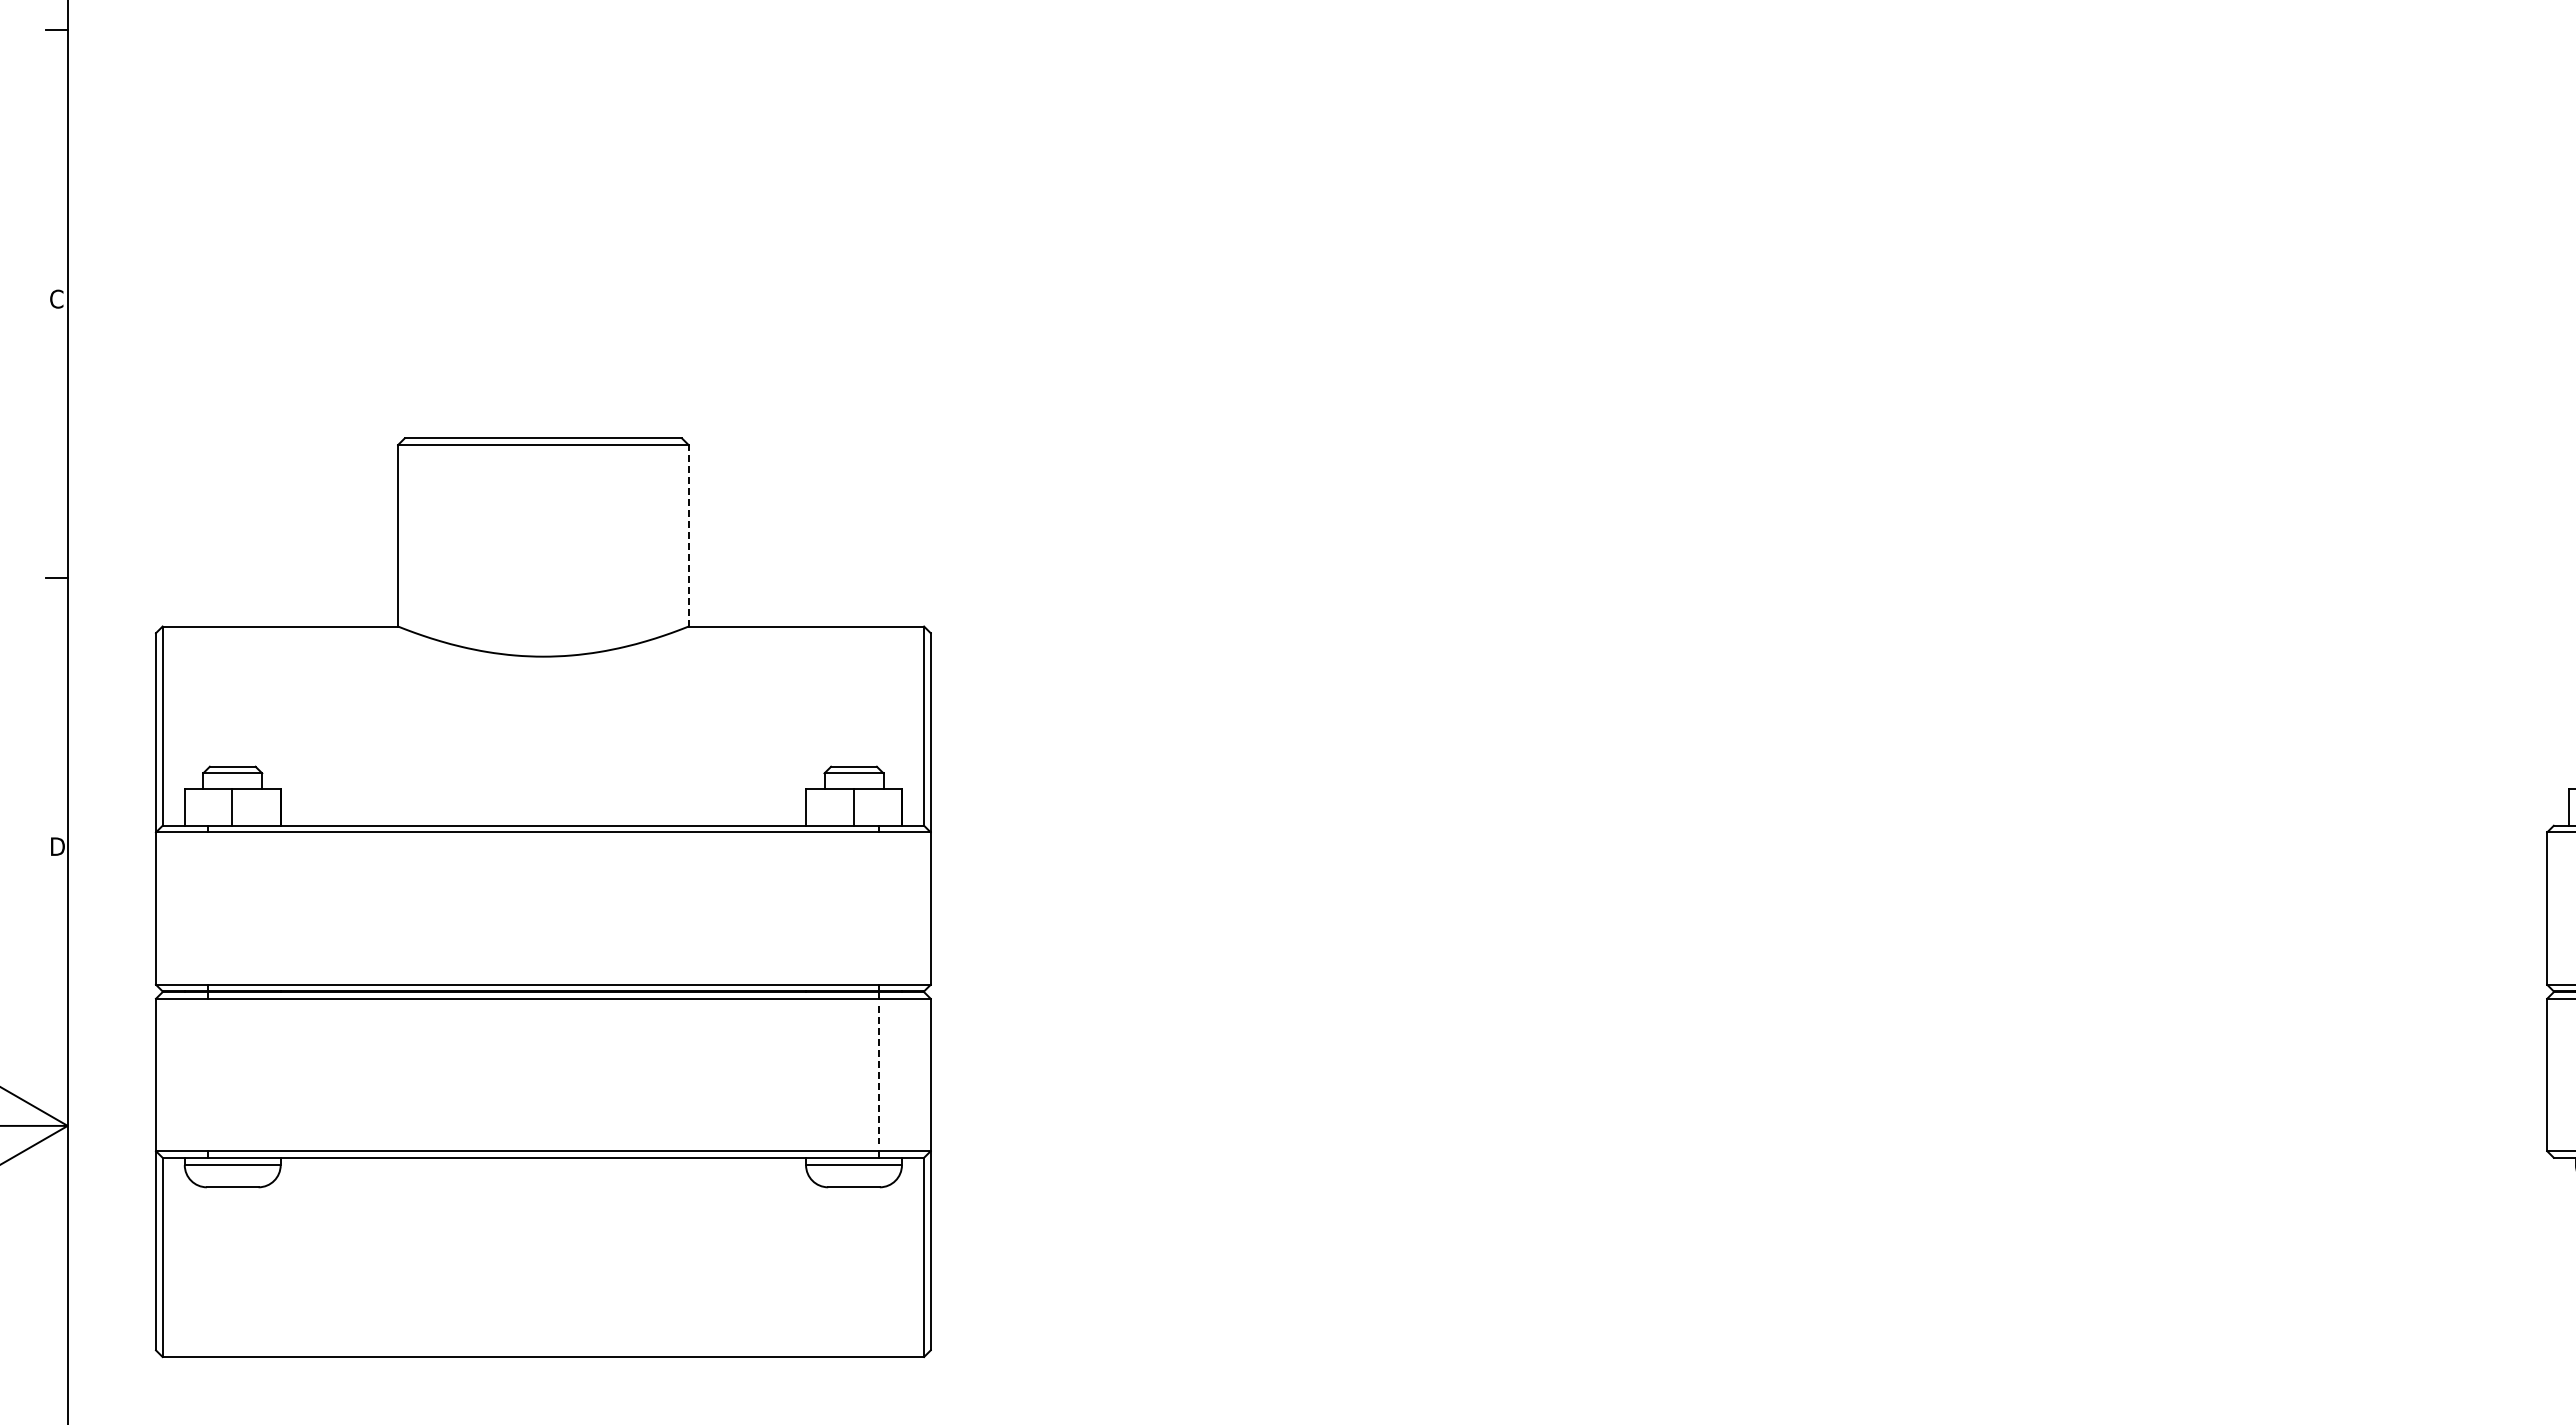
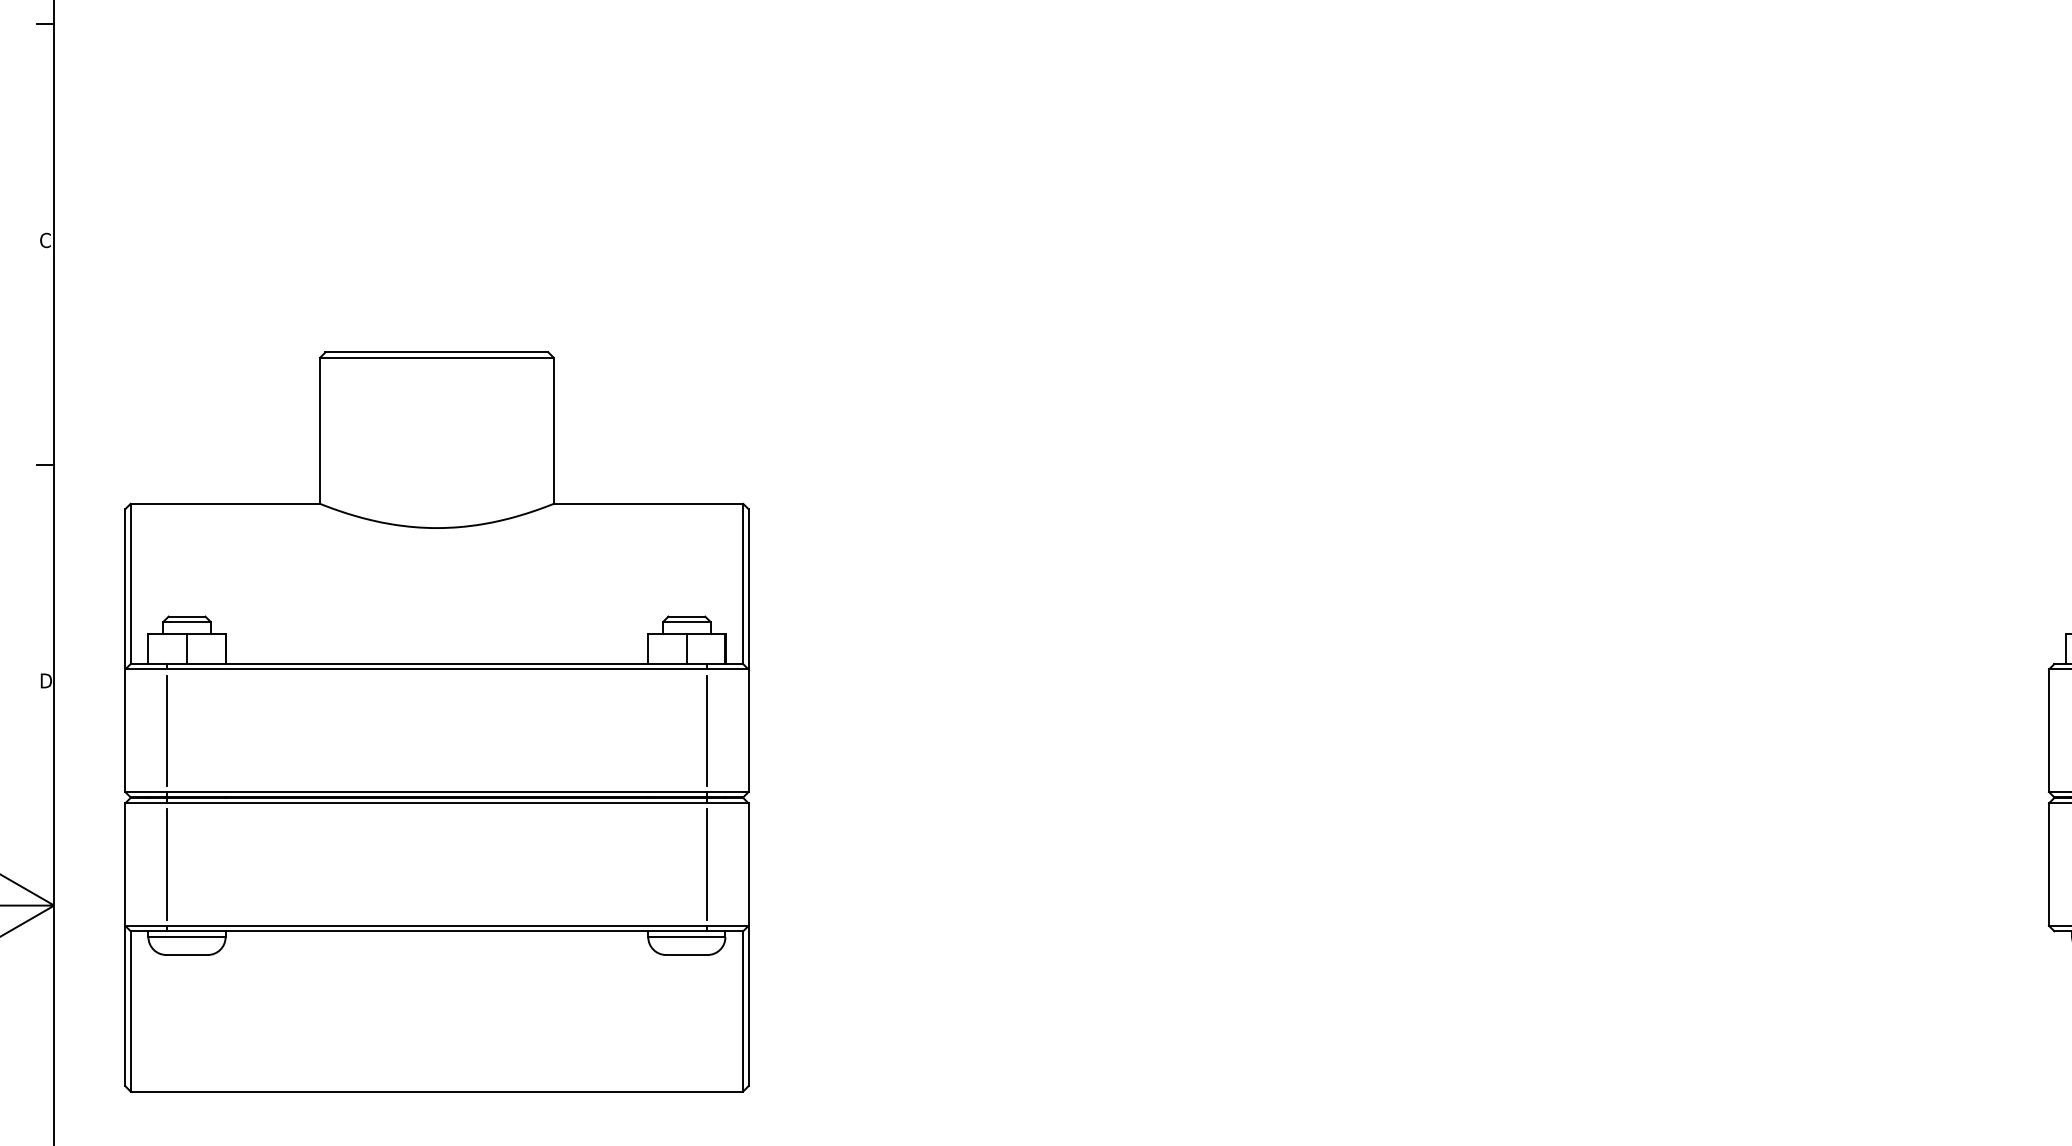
line: (688, 535) -> (553, 430), dashed -> solid
line: (208, 908) -> (167, 730), added
line: (878, 908) -> (706, 730), added
line: (208, 1074) -> (167, 864), added
line: (878, 1074) -> (706, 864), dashed -> solid

